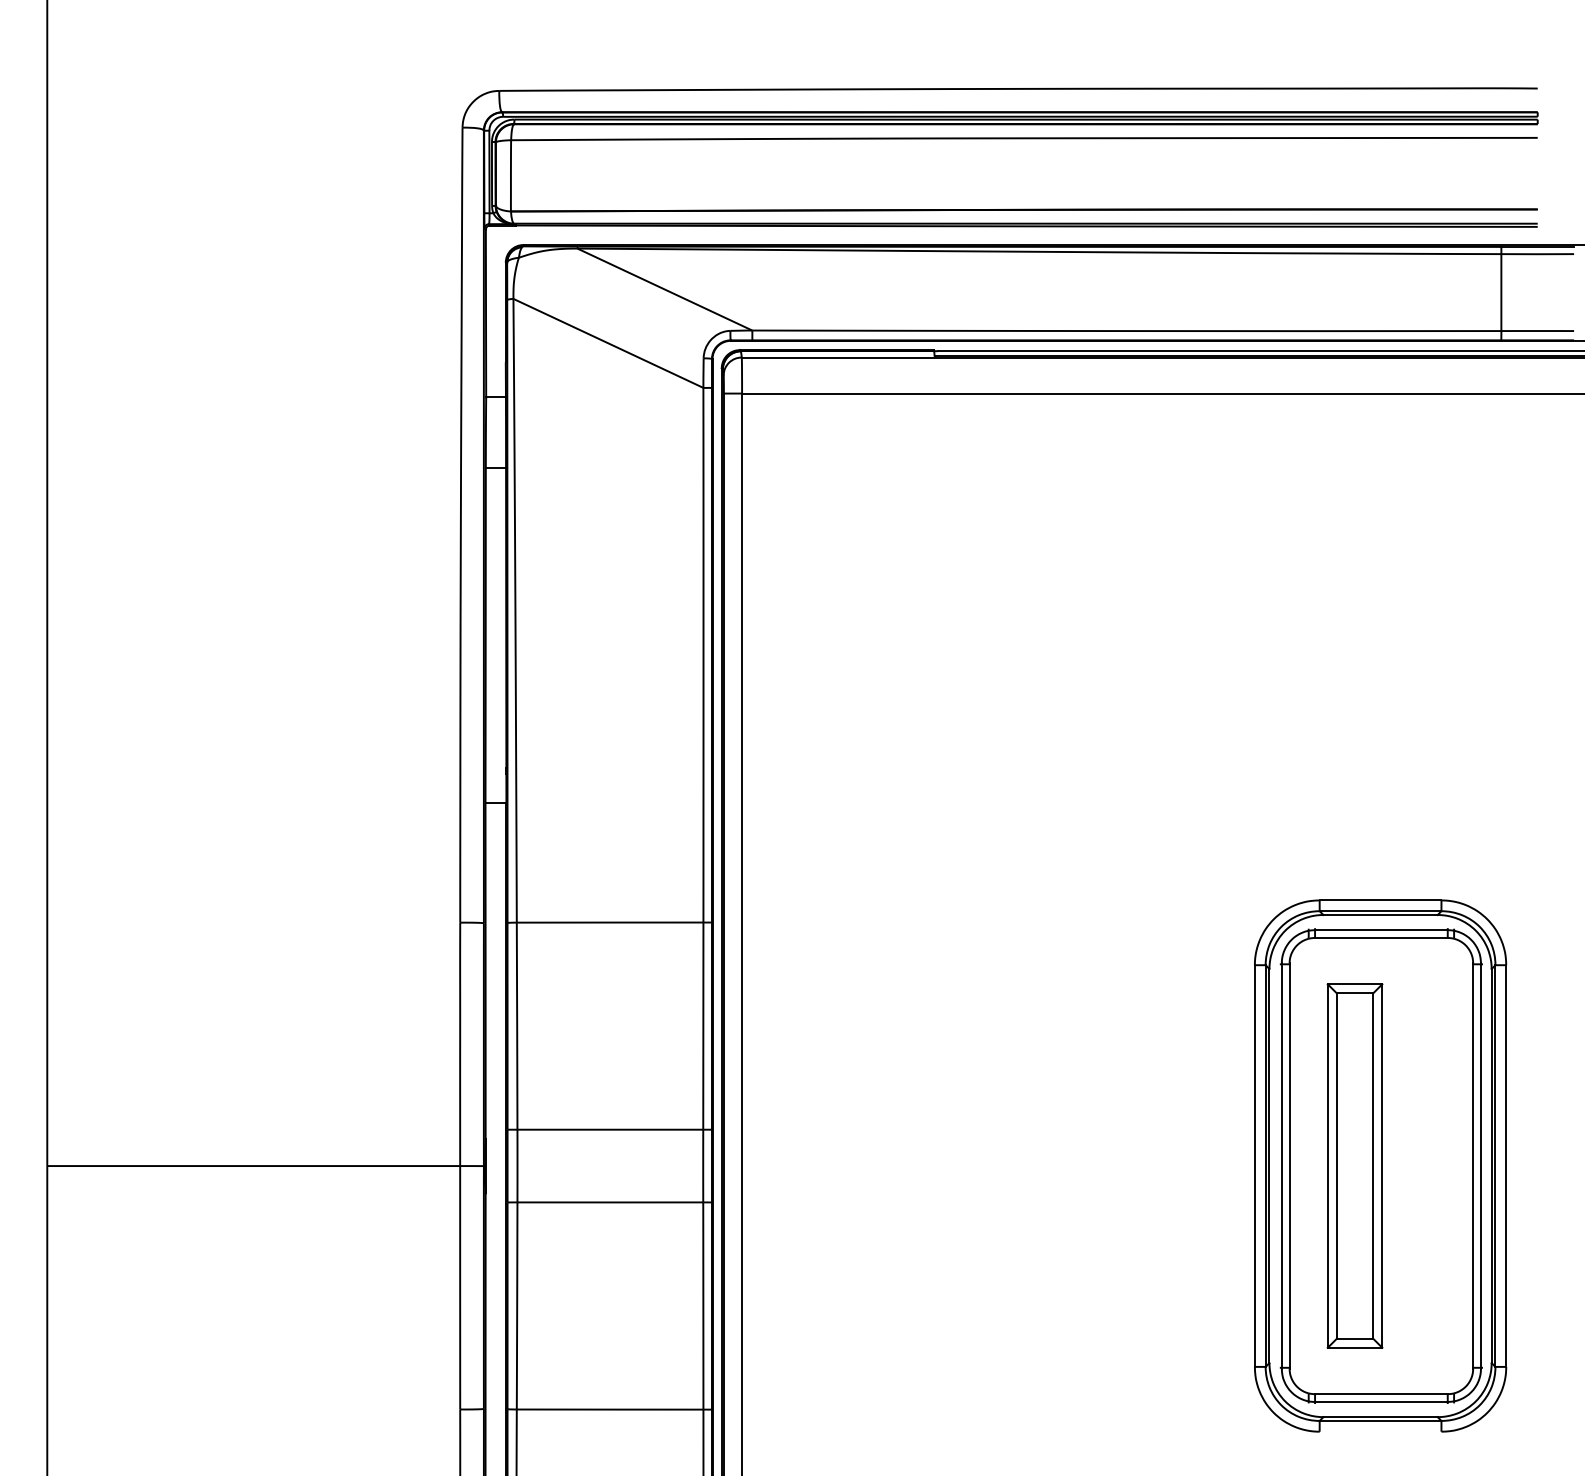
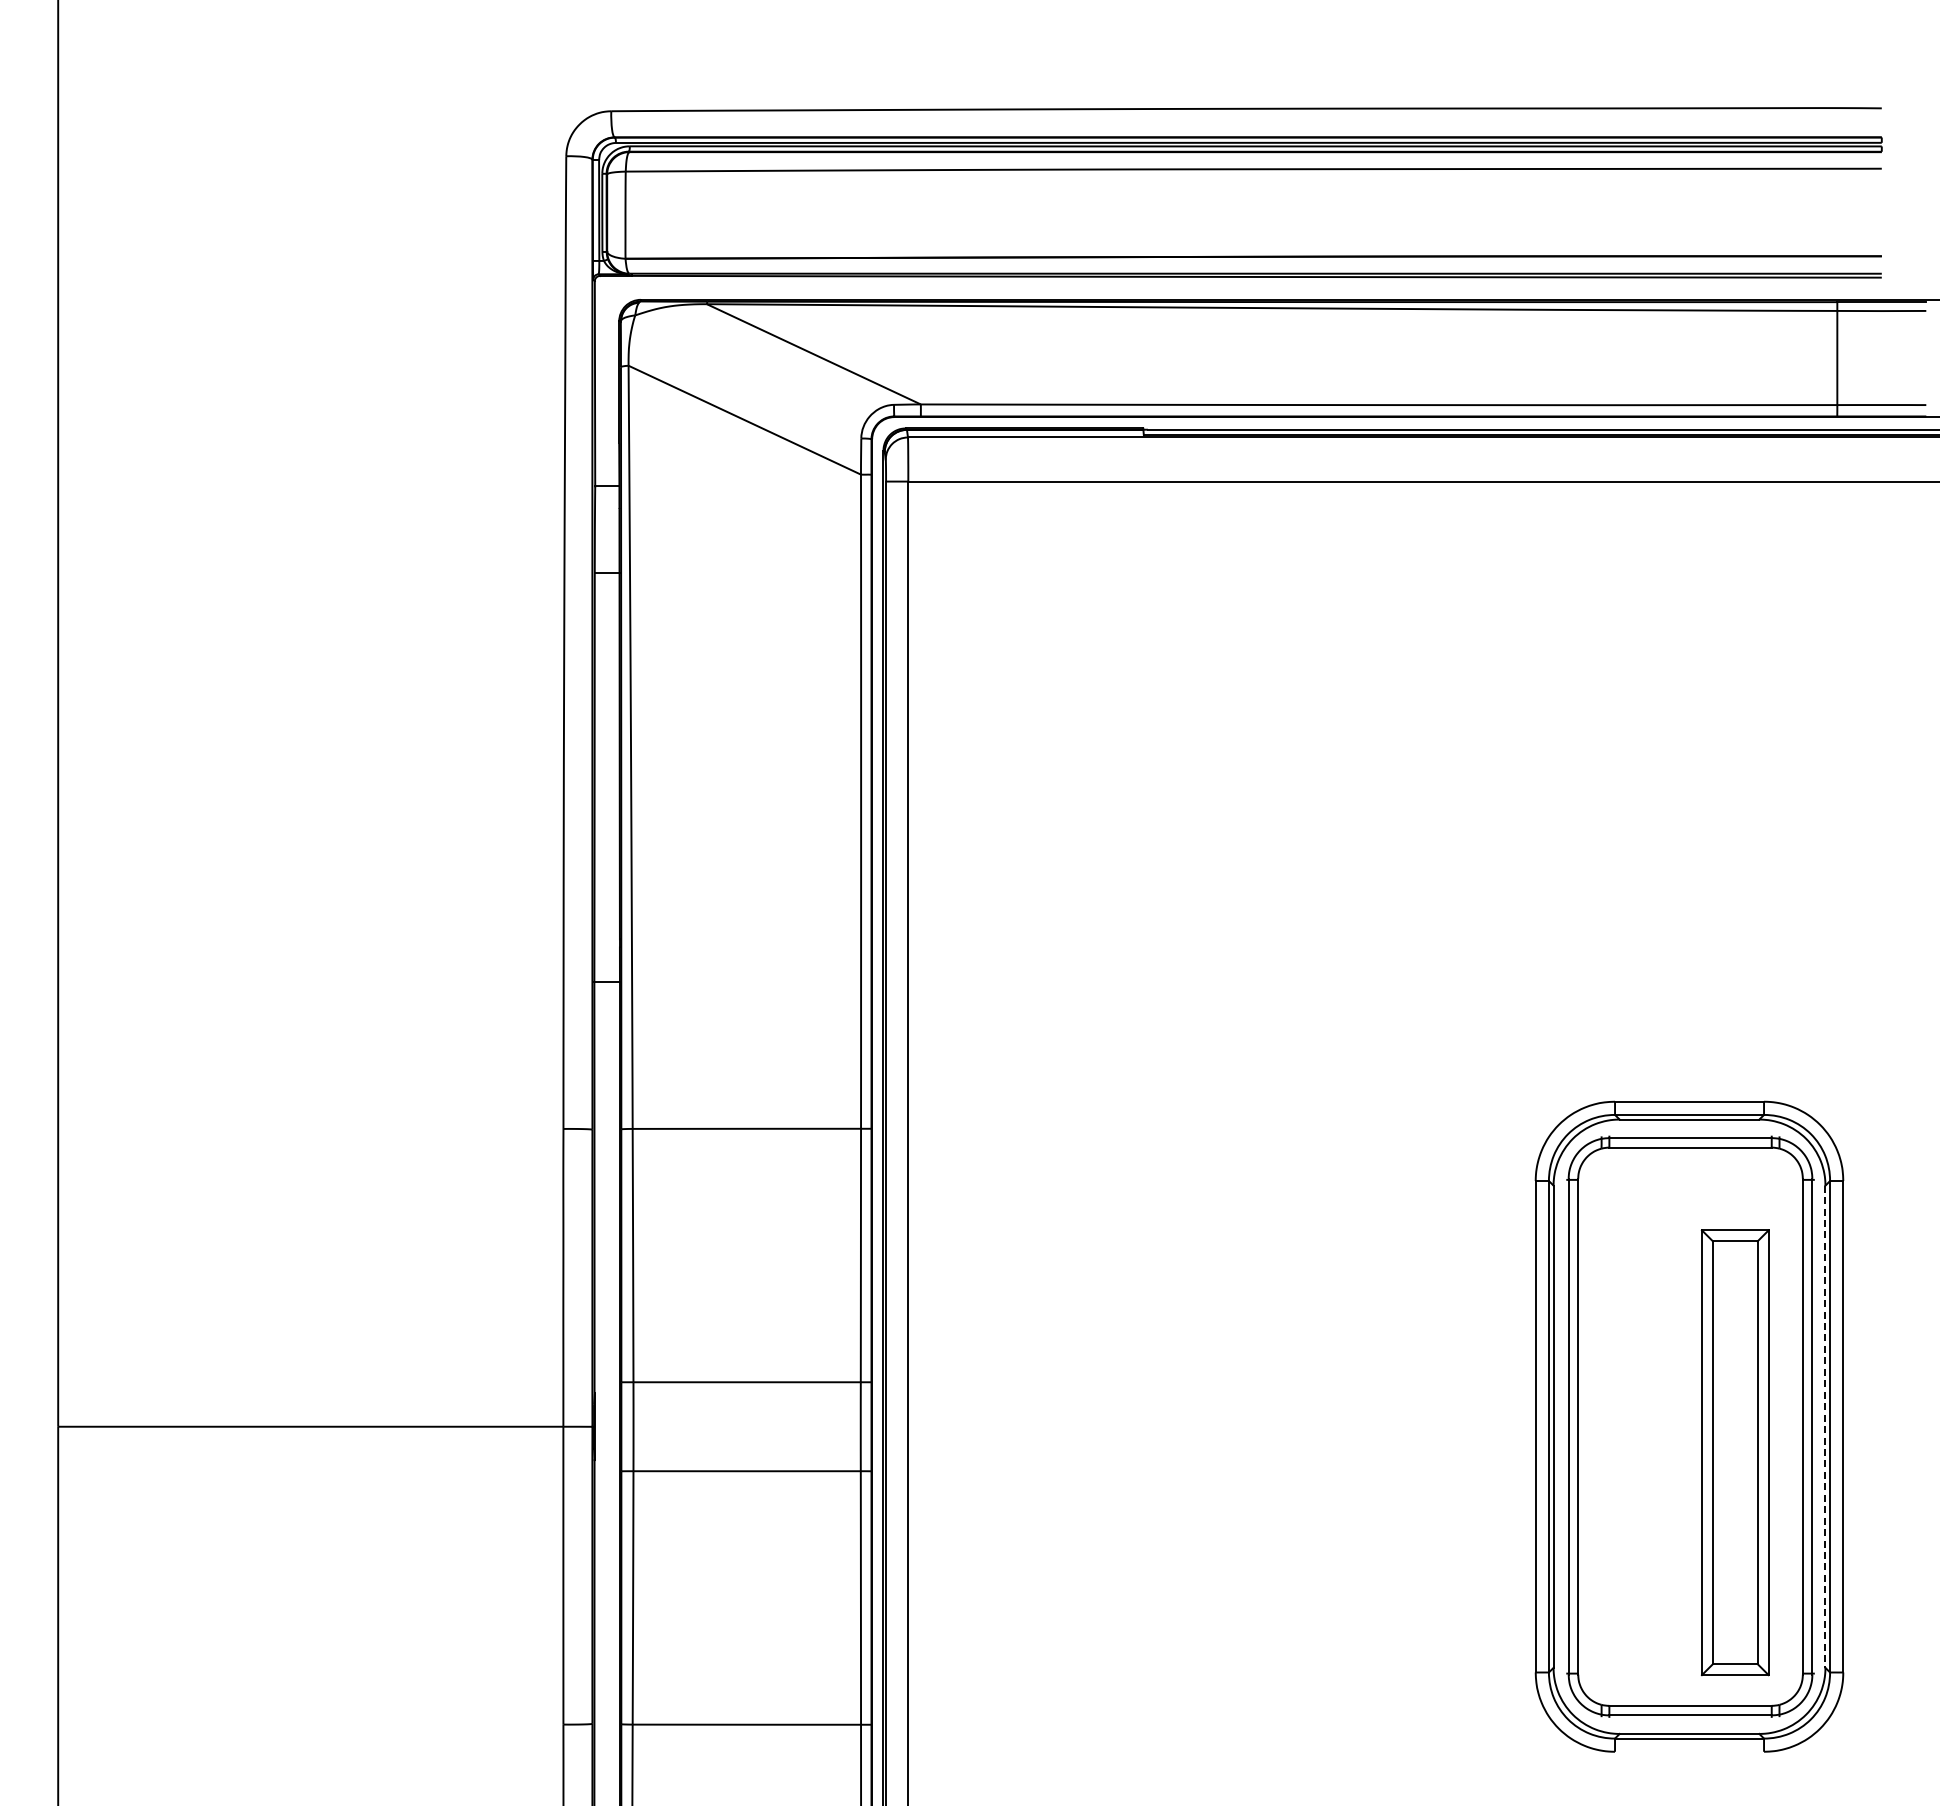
part: (1354, 1165) -> (1734, 1452), moved
line: (1491, 1166) -> (1825, 1427), solid -> dashed

